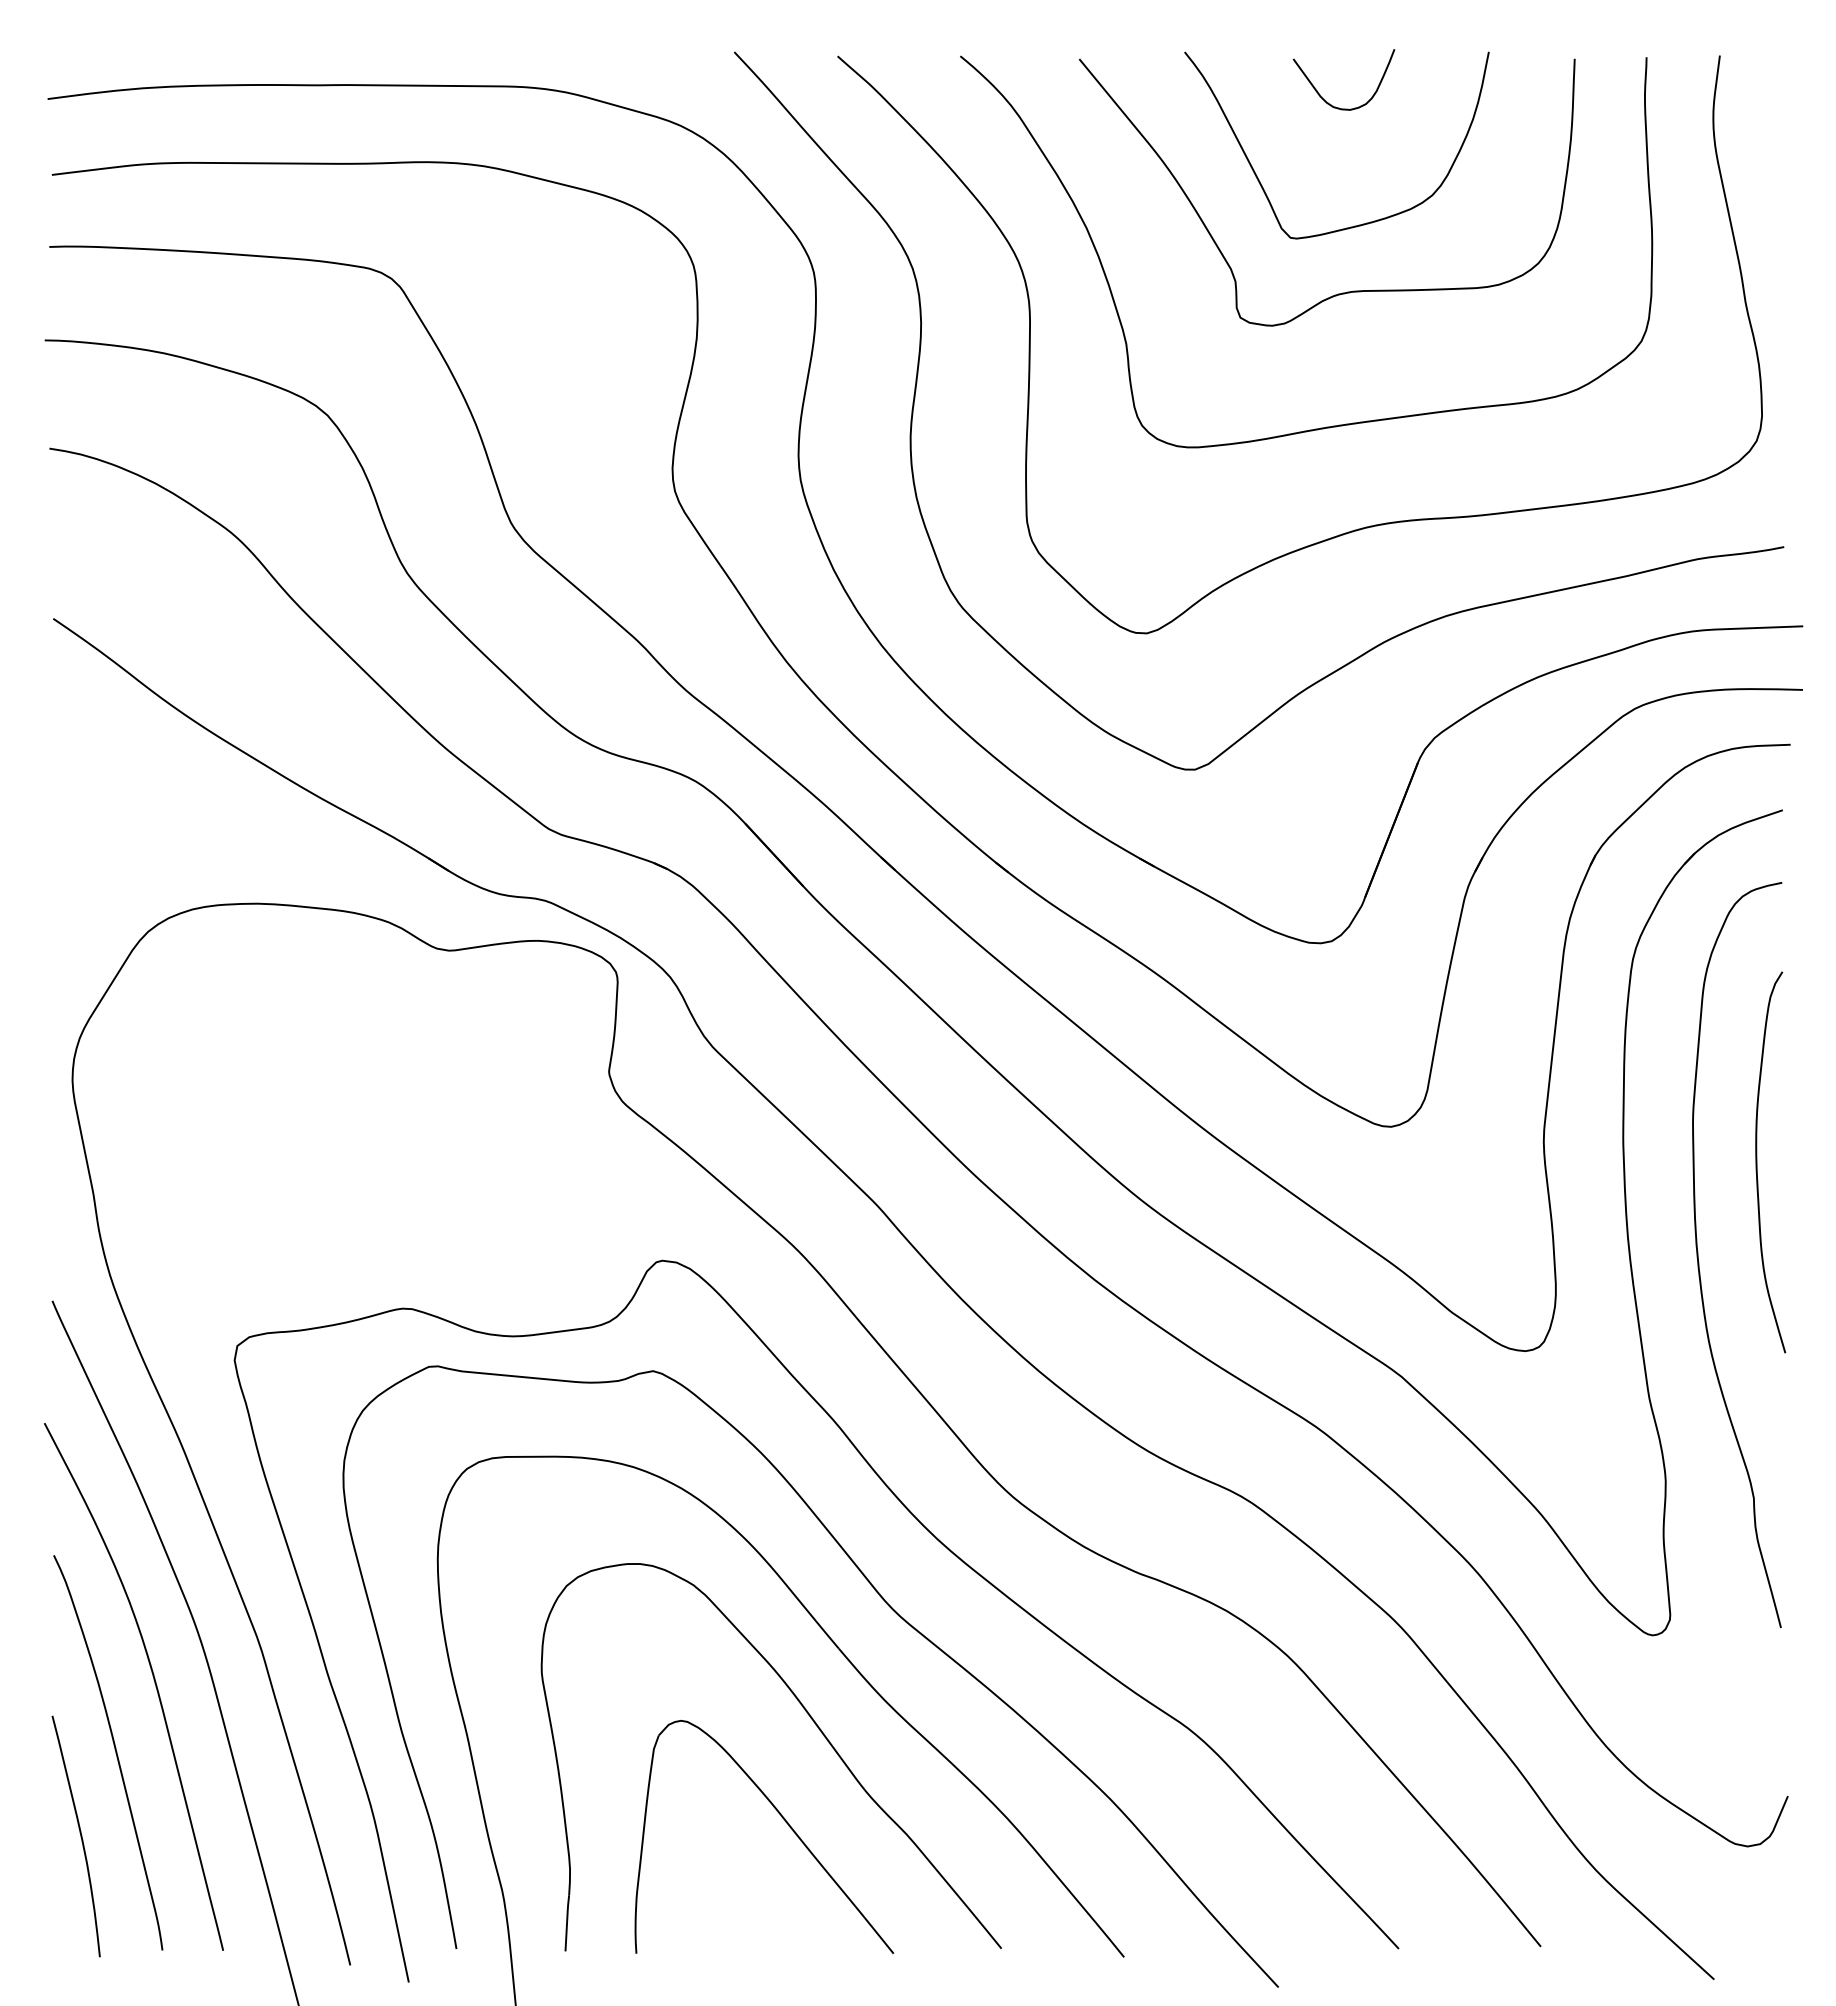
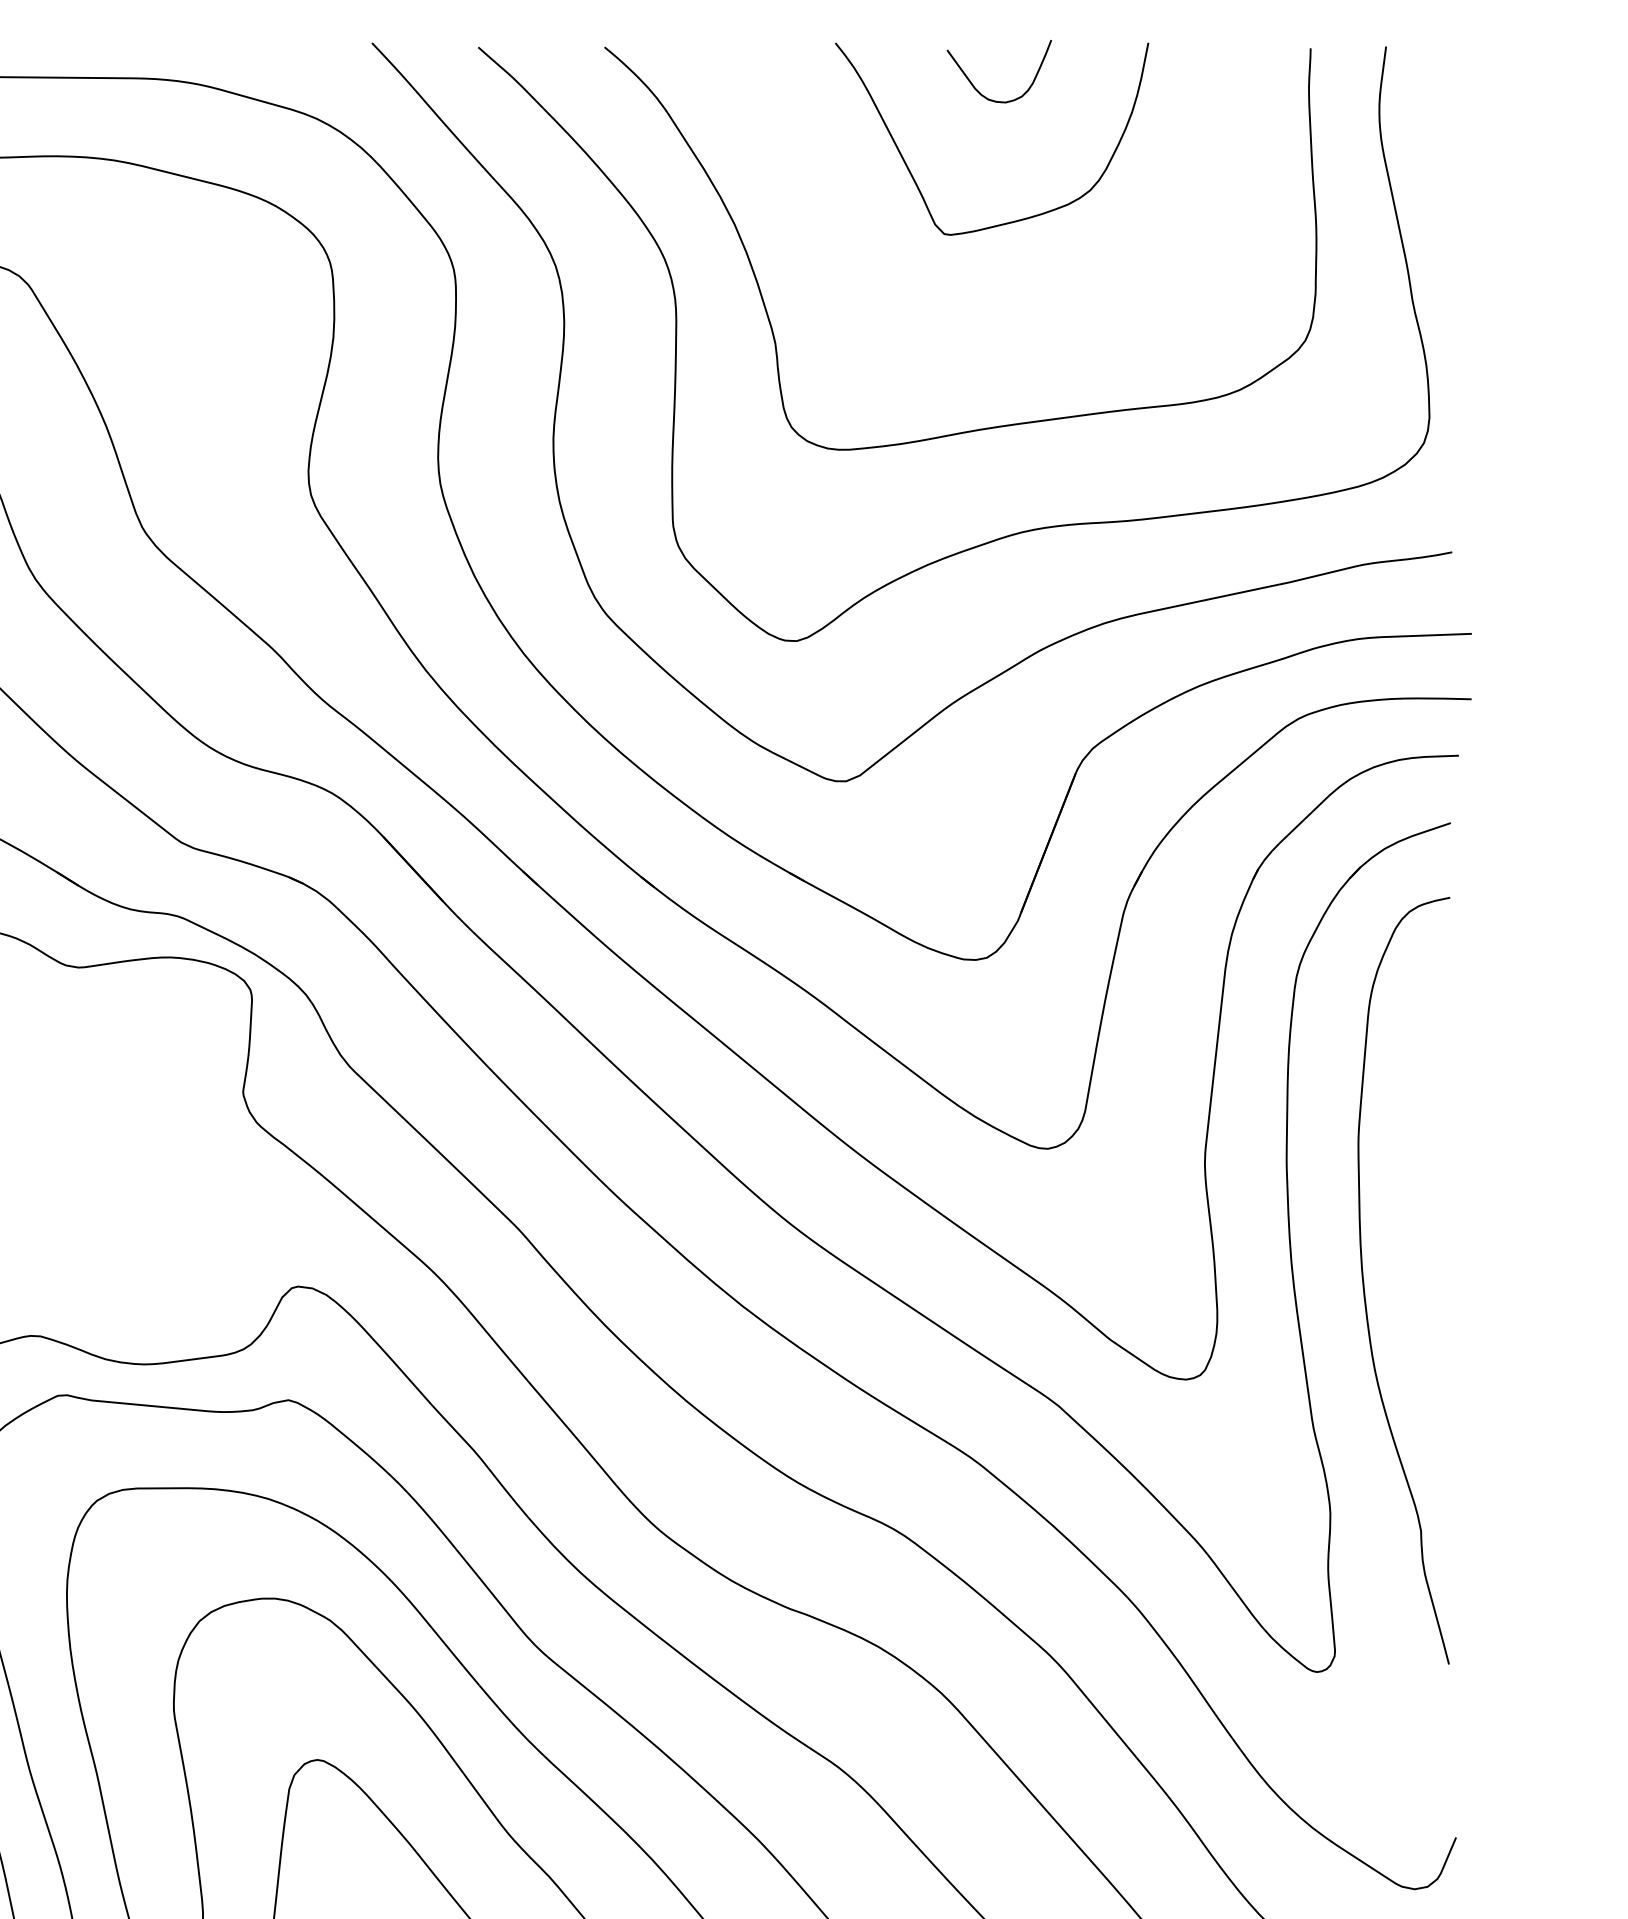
curve: (1347, 291) -> (1002, 289), removed
curve: (1757, 1162) -> (1424, 1185), removed

